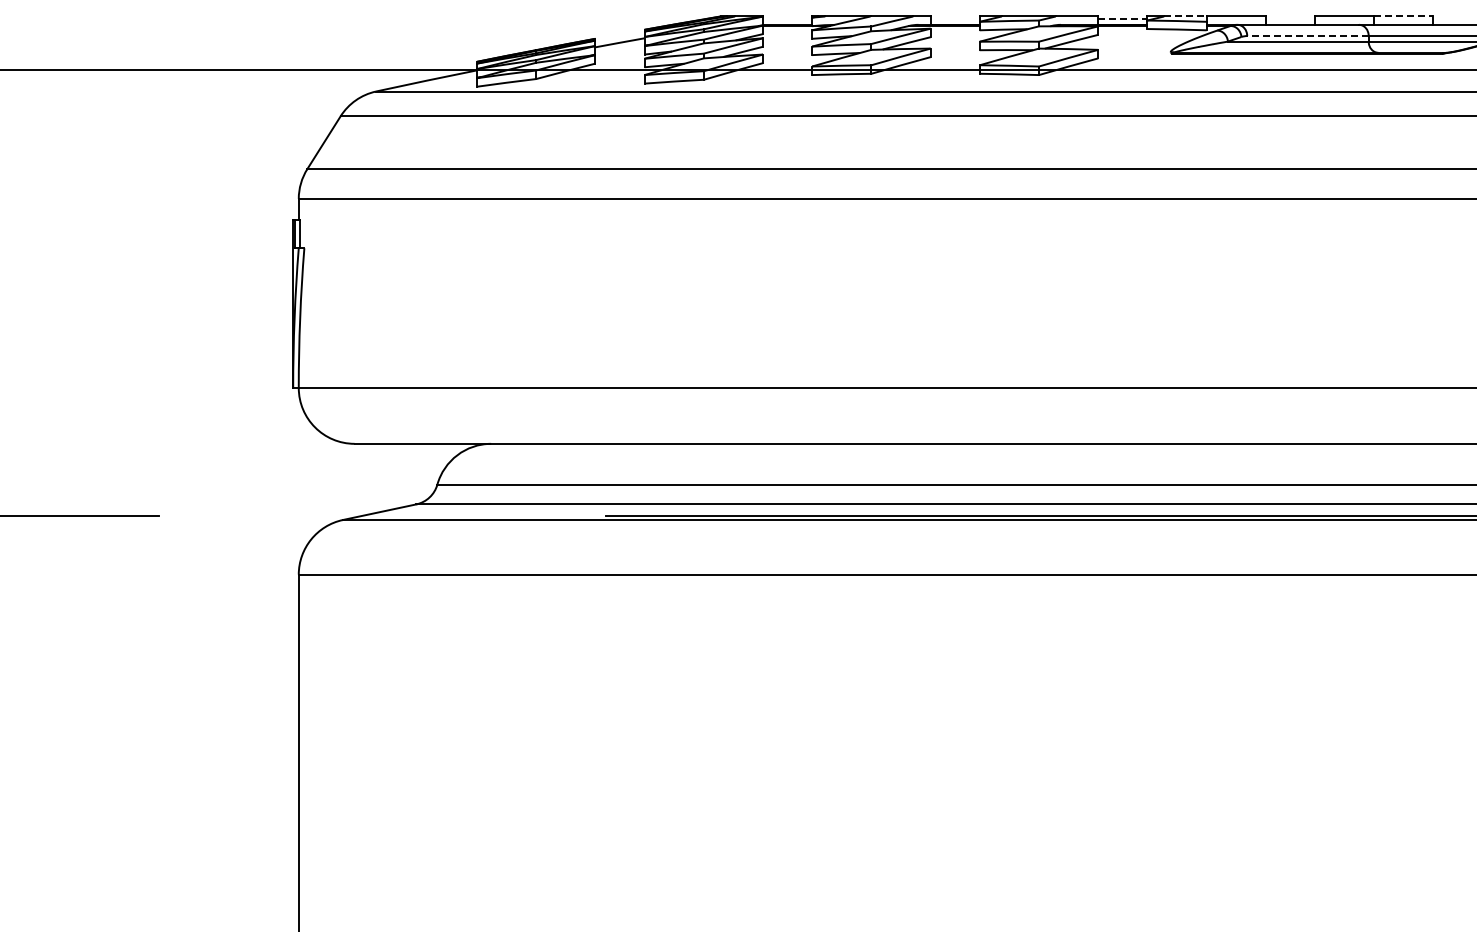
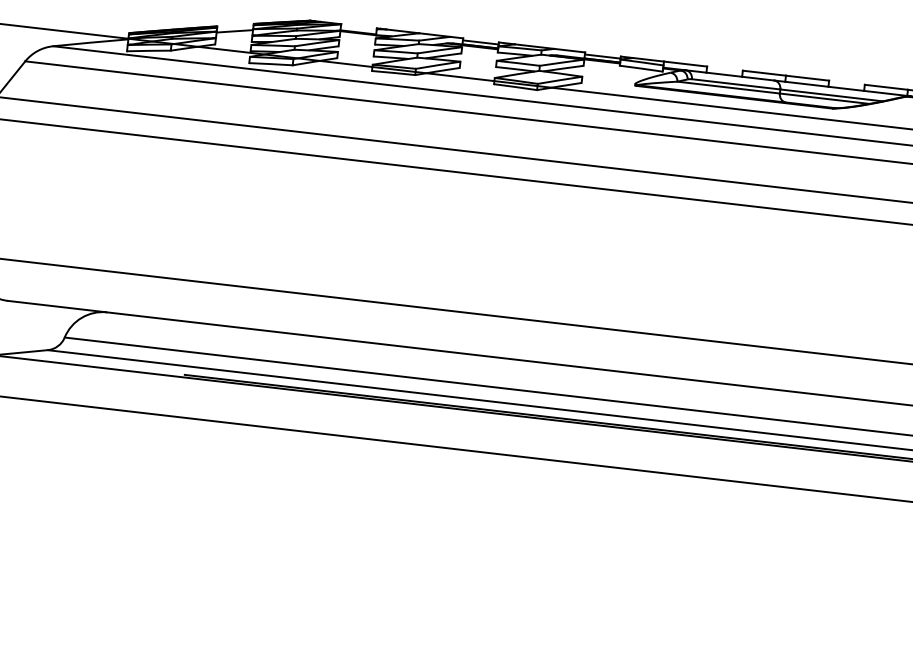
line: (1185, 16) -> (648, 59), dashed -> solid
line: (1403, 16) -> (807, 78), dashed -> solid
line: (954, 19) -> (480, 42), added
line: (1122, 19) -> (602, 56), dashed -> solid
line: (1307, 36) -> (735, 84), dashed -> solid

